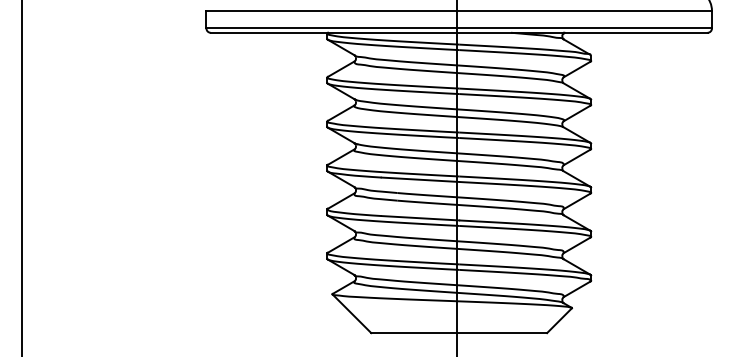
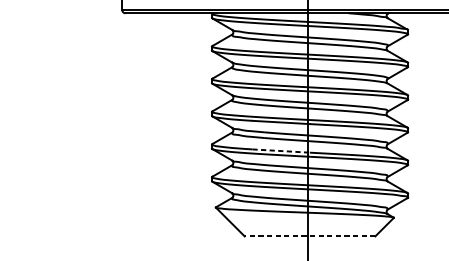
line: (420, 218) -> (281, 151), solid -> dashed
line: (459, 333) -> (310, 236), solid -> dashed

